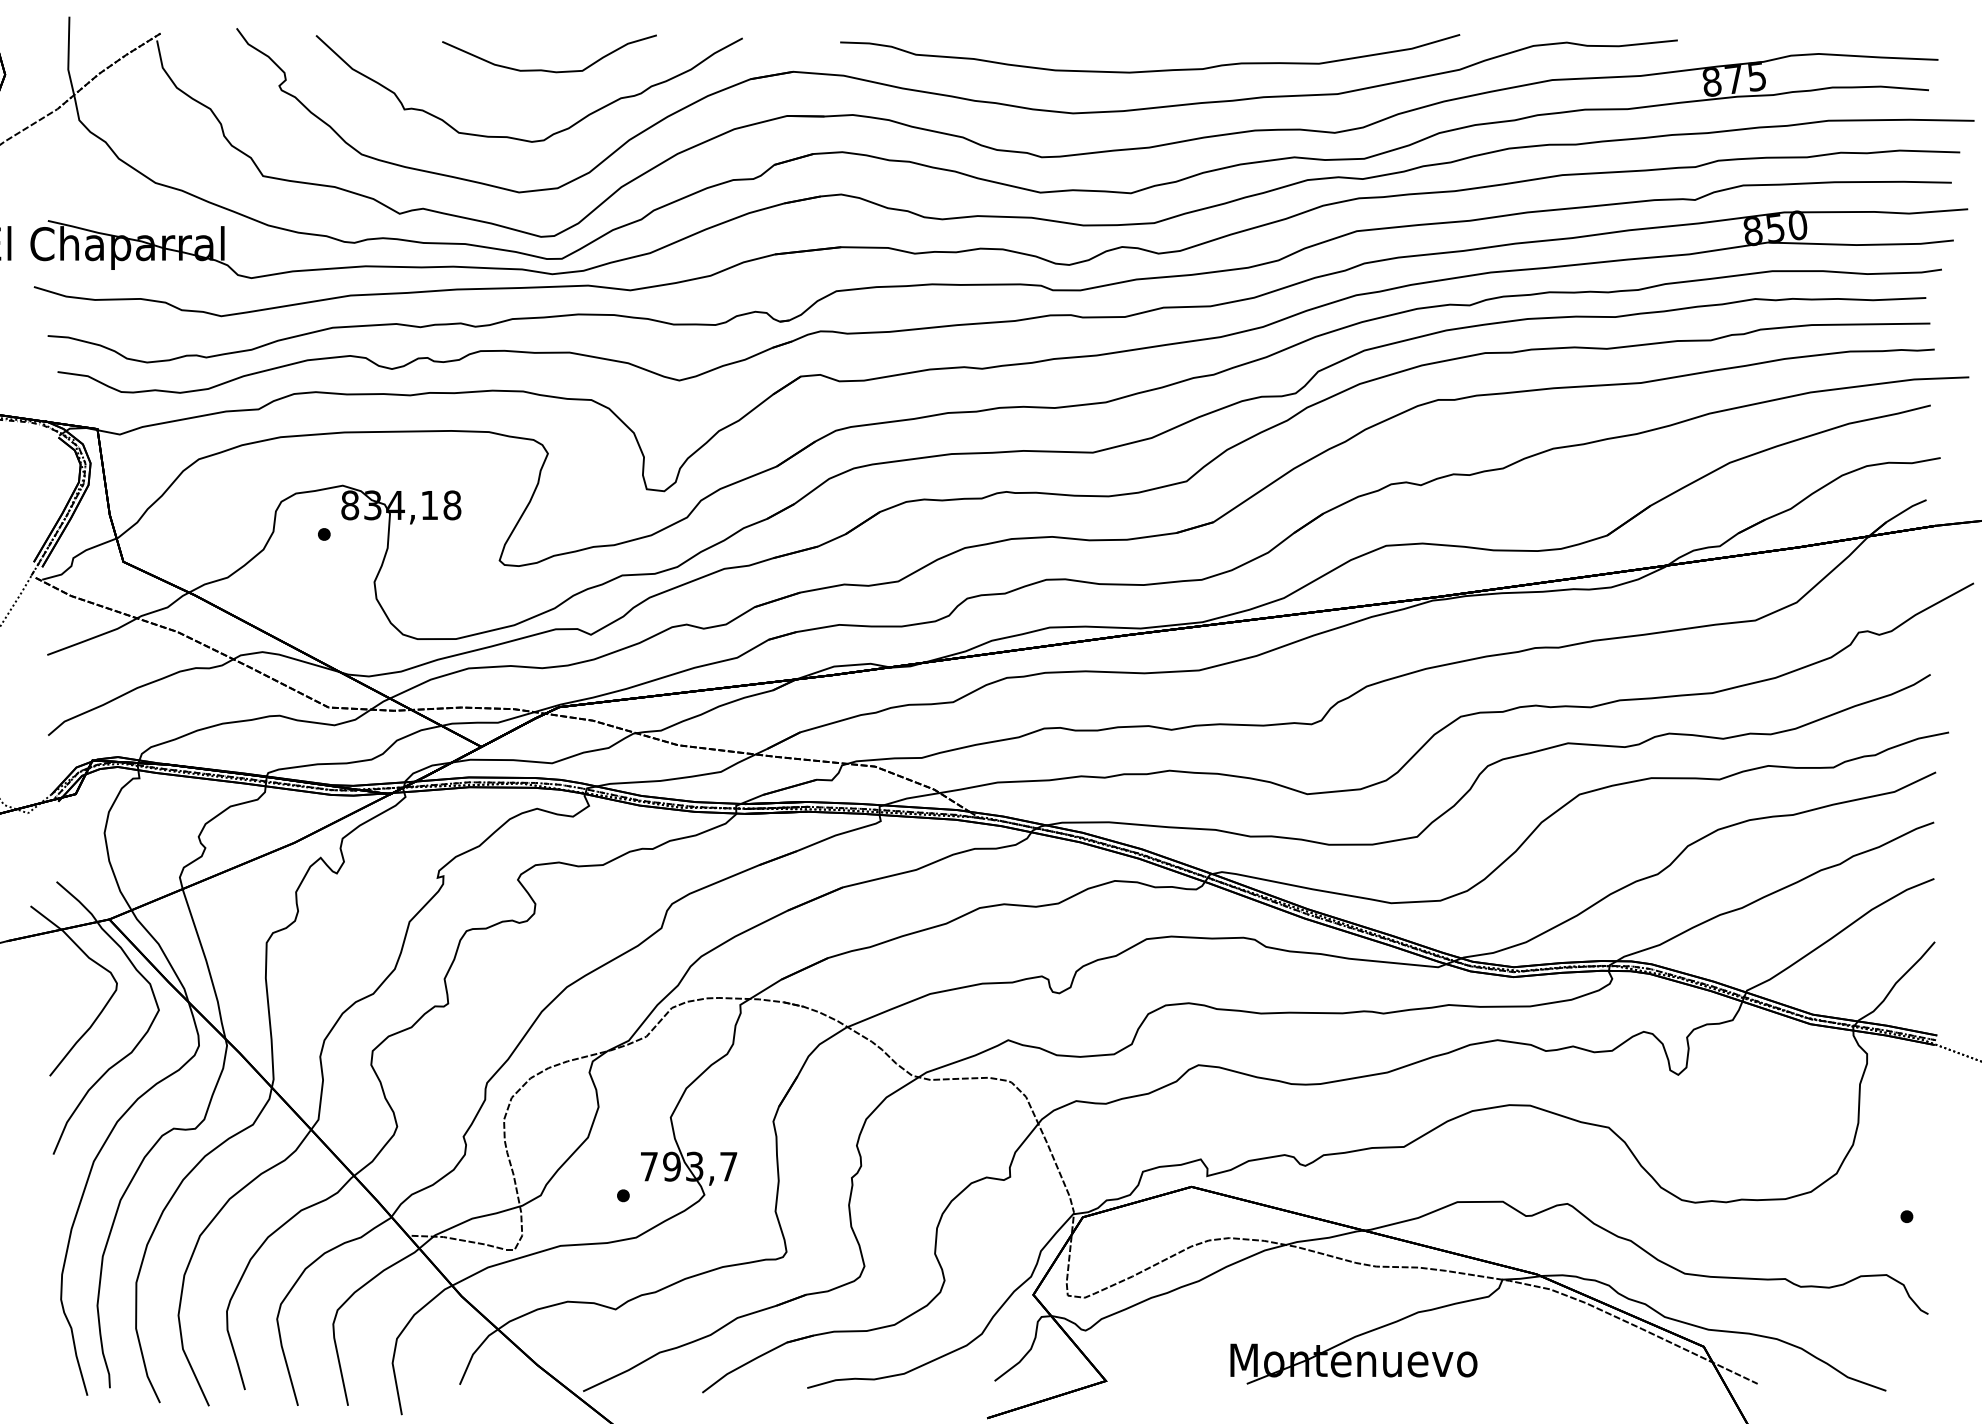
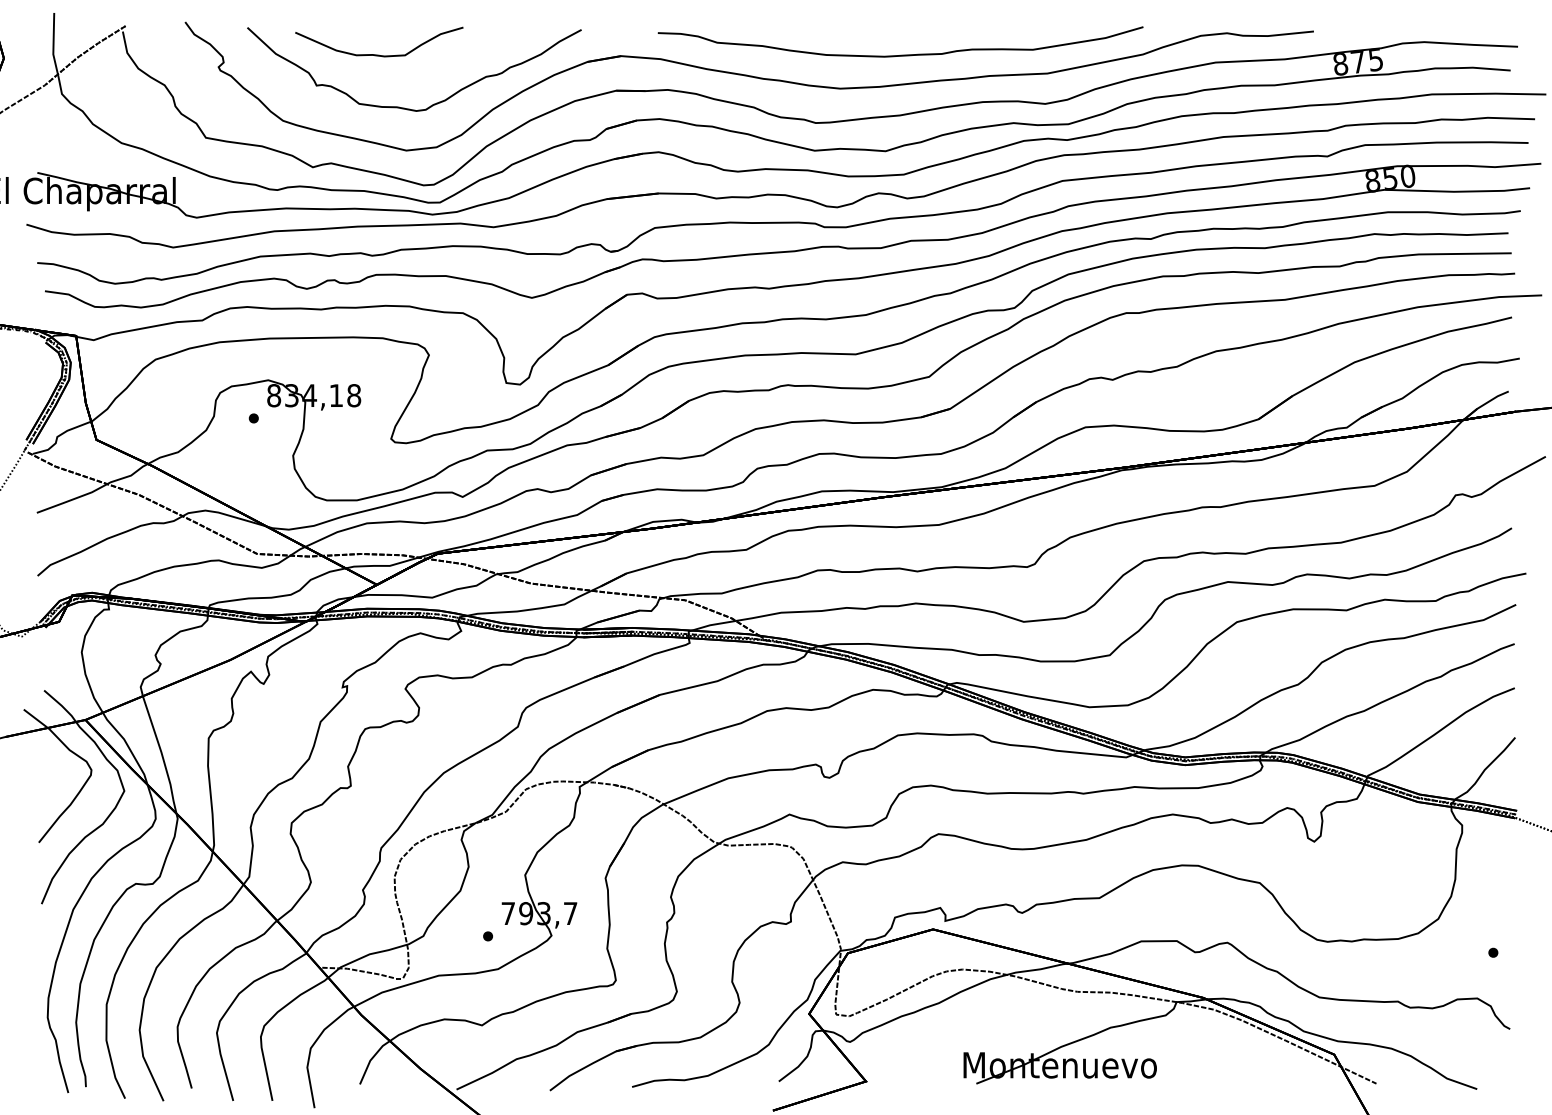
curve: (544, 69) -> (375, 54), moved

